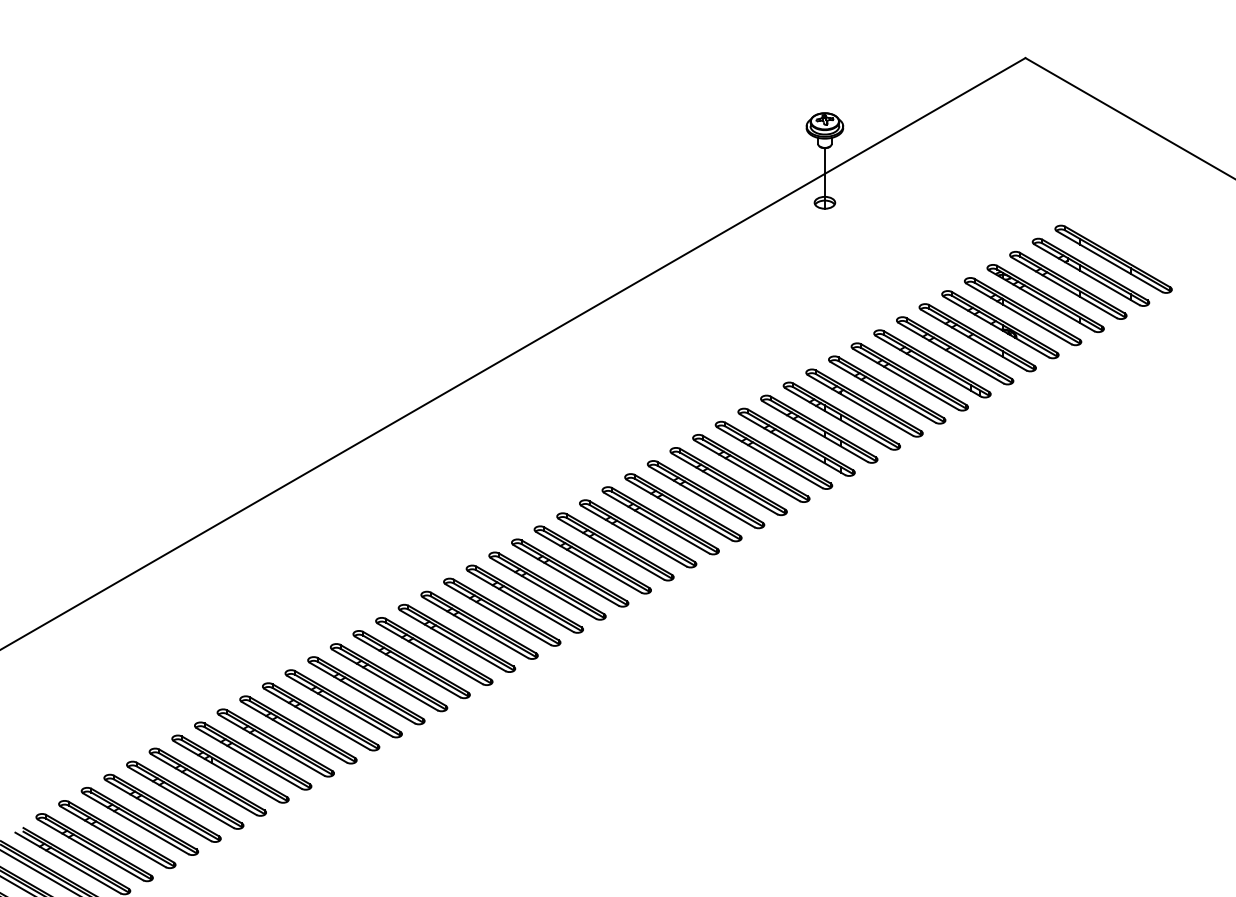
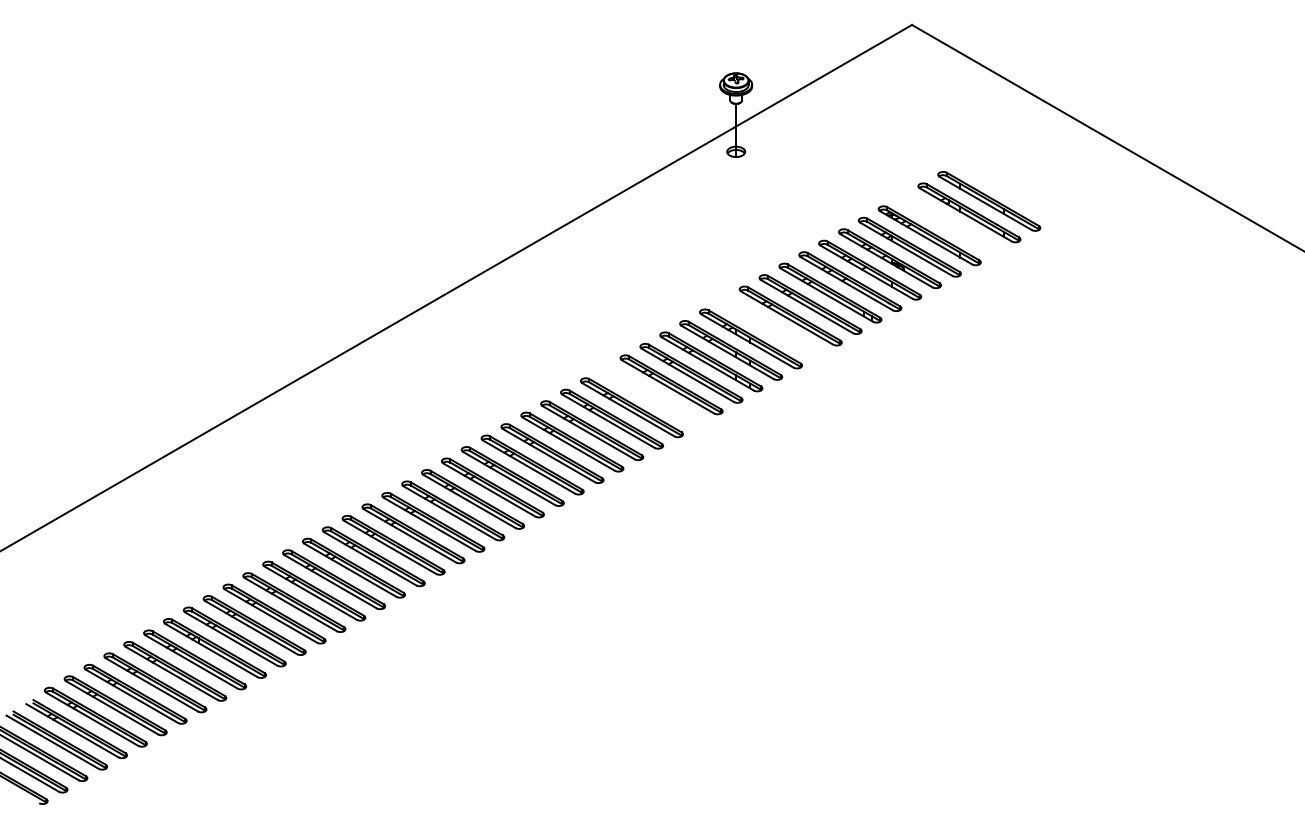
part: (1068, 285) -> (949, 224), removed
part: (864, 403) -> (770, 327), removed
part: (728, 480) -> (651, 395), removed

